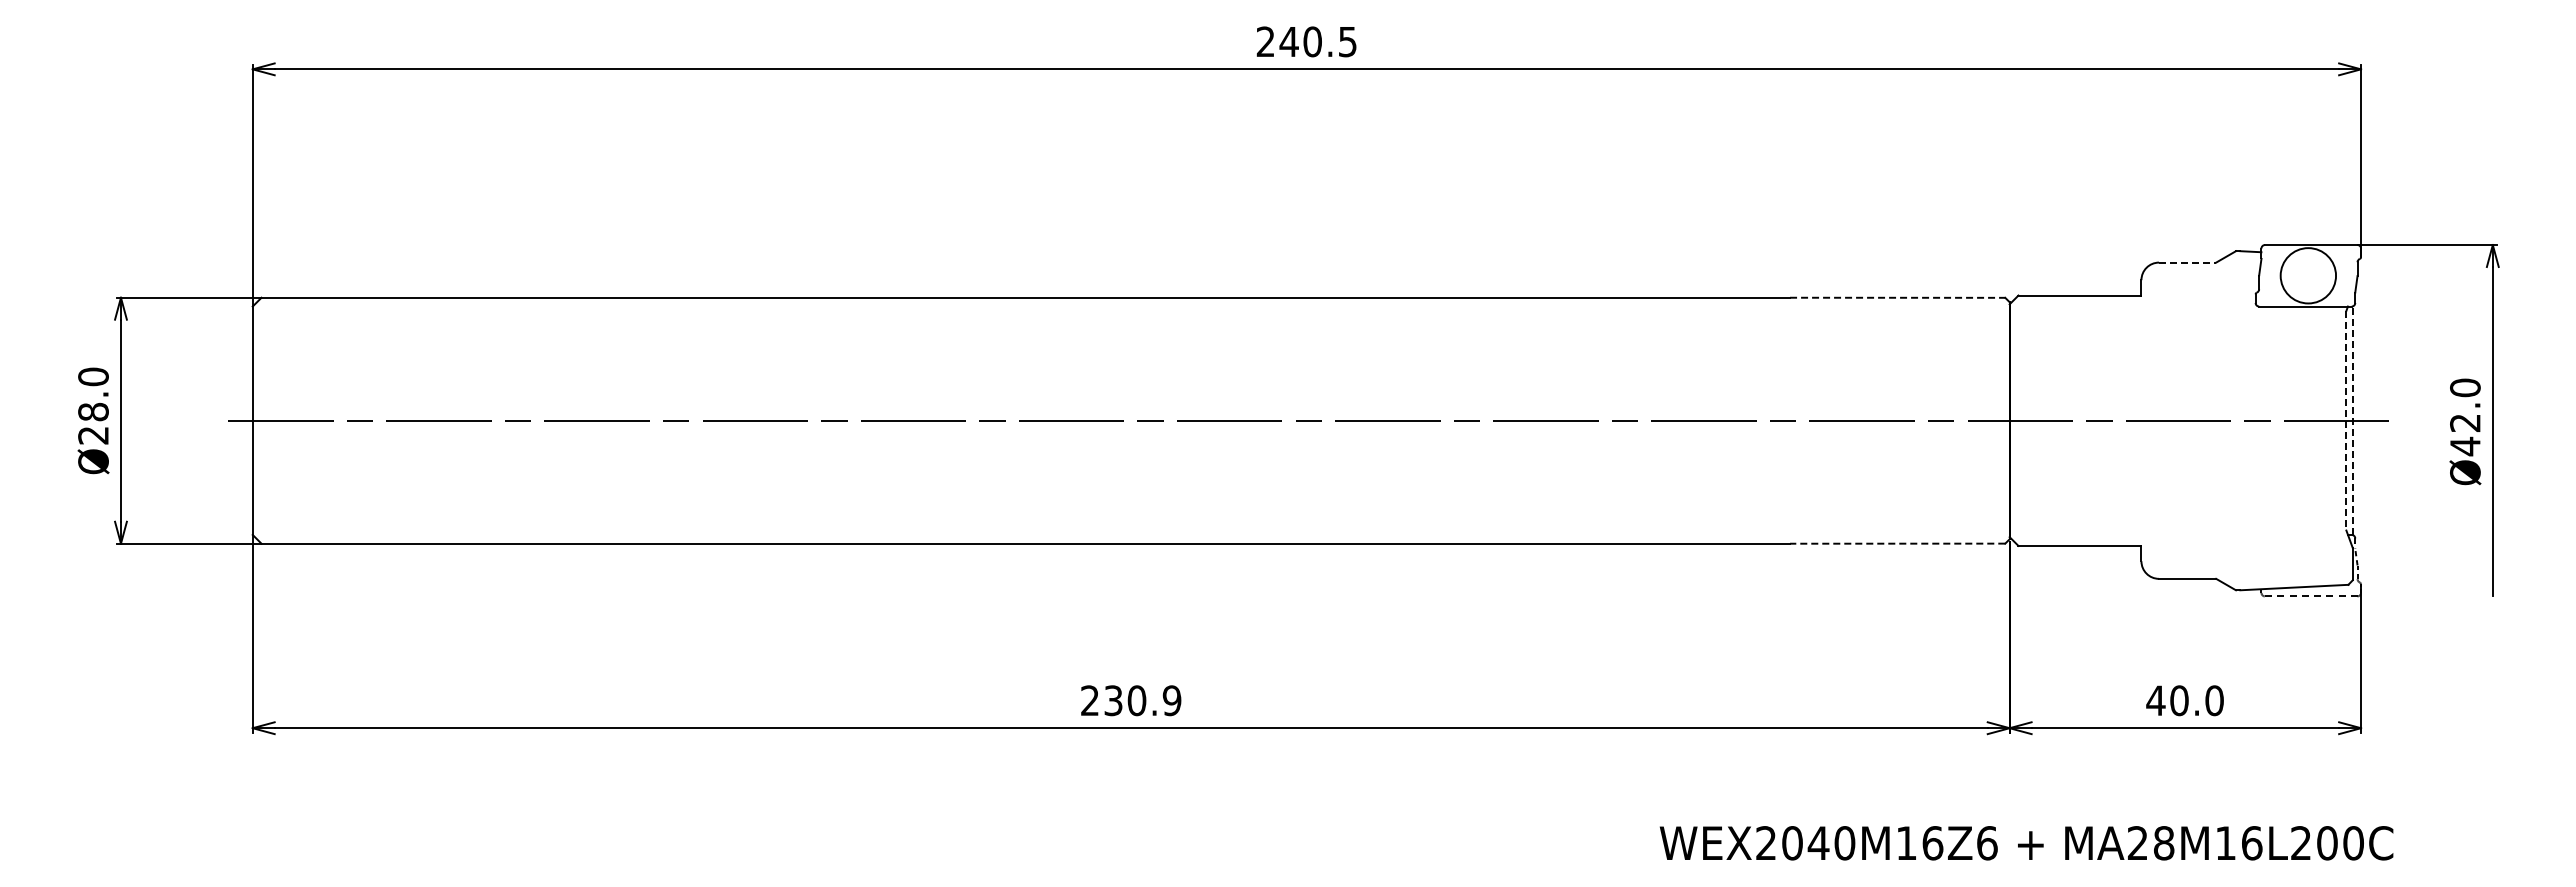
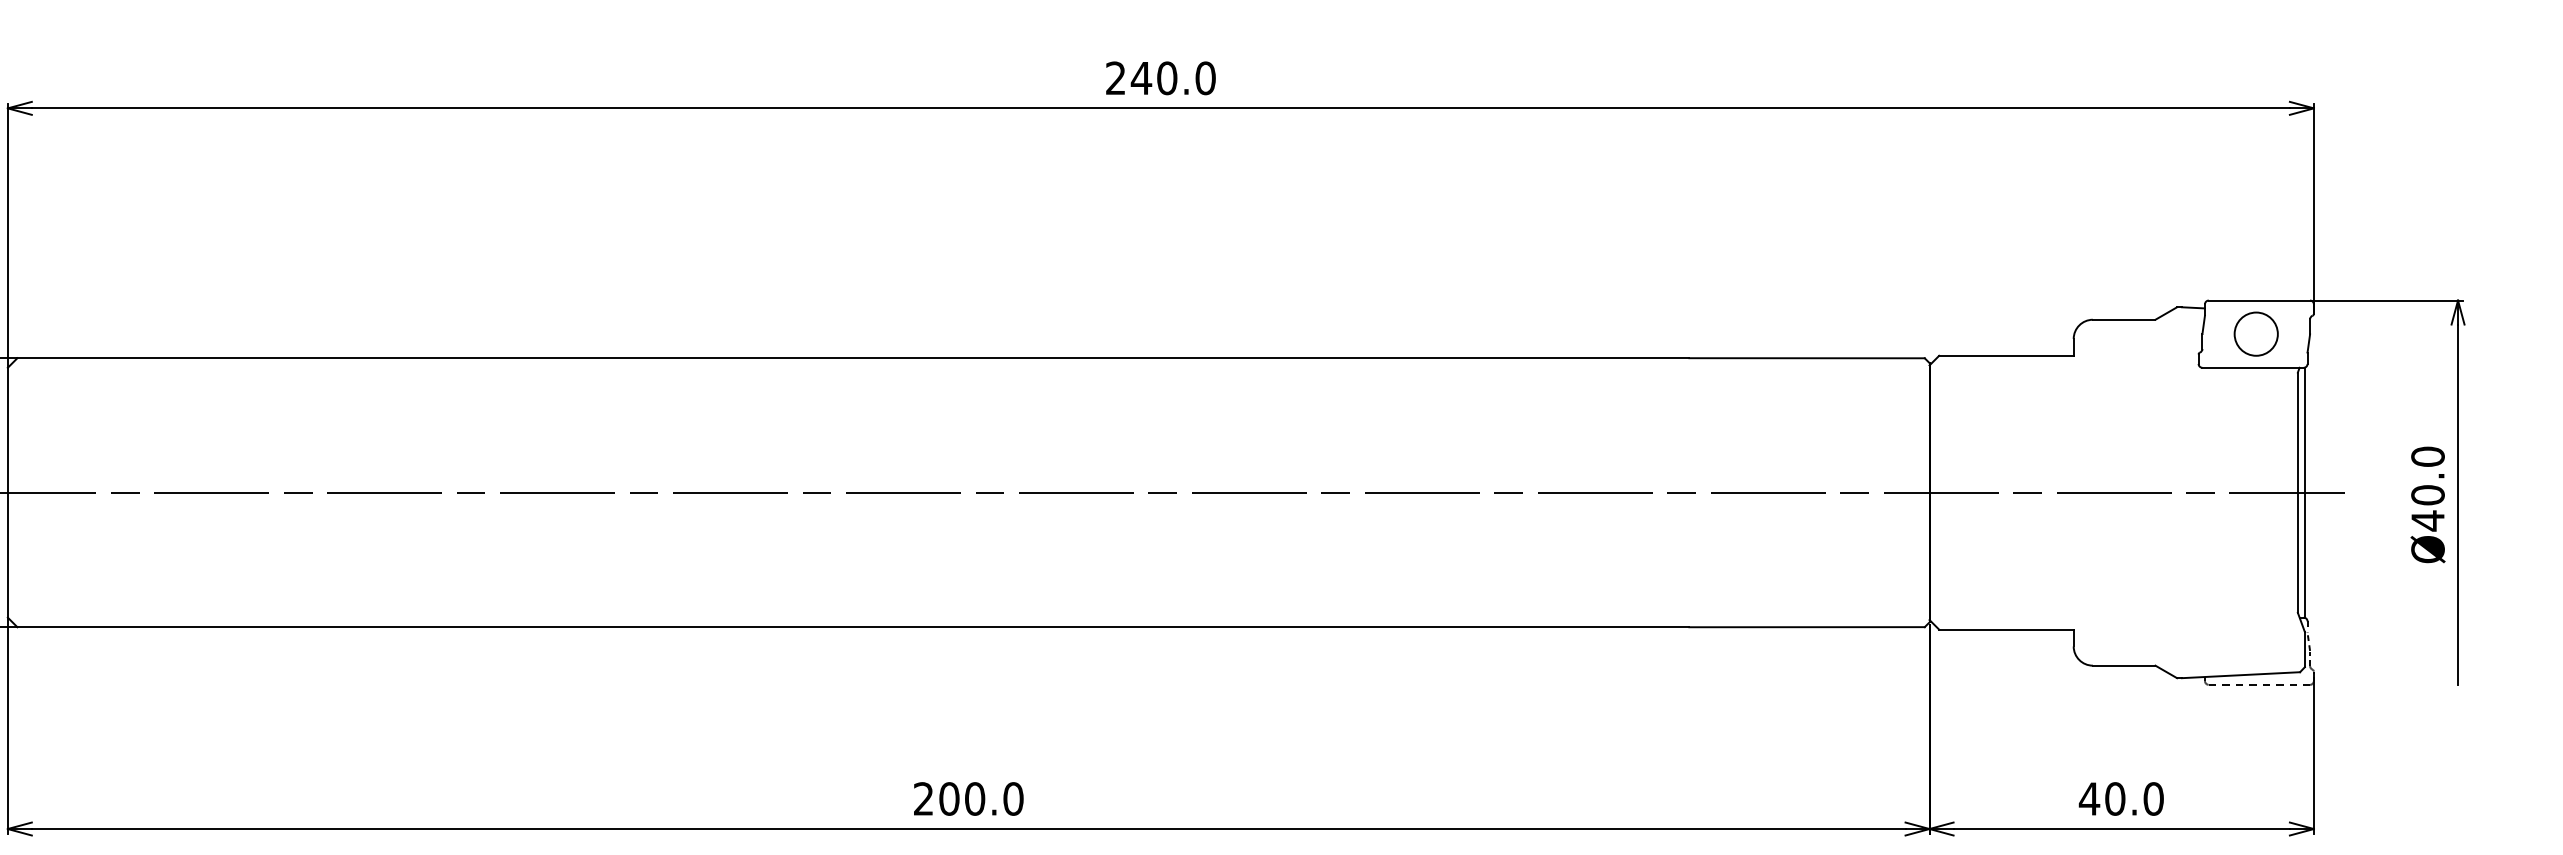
text: (1347, 41) -> (1205, 77), 240.5 -> 240.0
line: (2187, 262) -> (2124, 319), dashed -> solid
circle: (2308, 275) -> (2256, 333), size x0.71
line: (1897, 297) -> (1806, 357), dashed -> solid
line: (2346, 420) -> (2297, 492), dashed -> solid
line: (2352, 420) -> (2304, 492), dashed -> solid
text: (2465, 422) -> (2428, 494), Ø42.0 -> Ø40.0
line: (1897, 543) -> (1806, 626), dashed -> solid
text: (1142, 700) -> (981, 798), 230.9 -> 200.0

